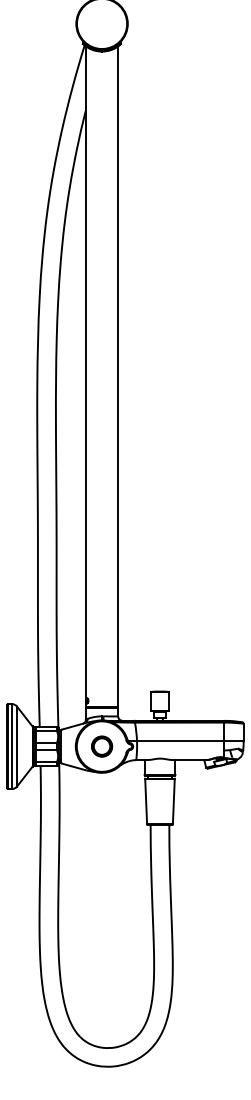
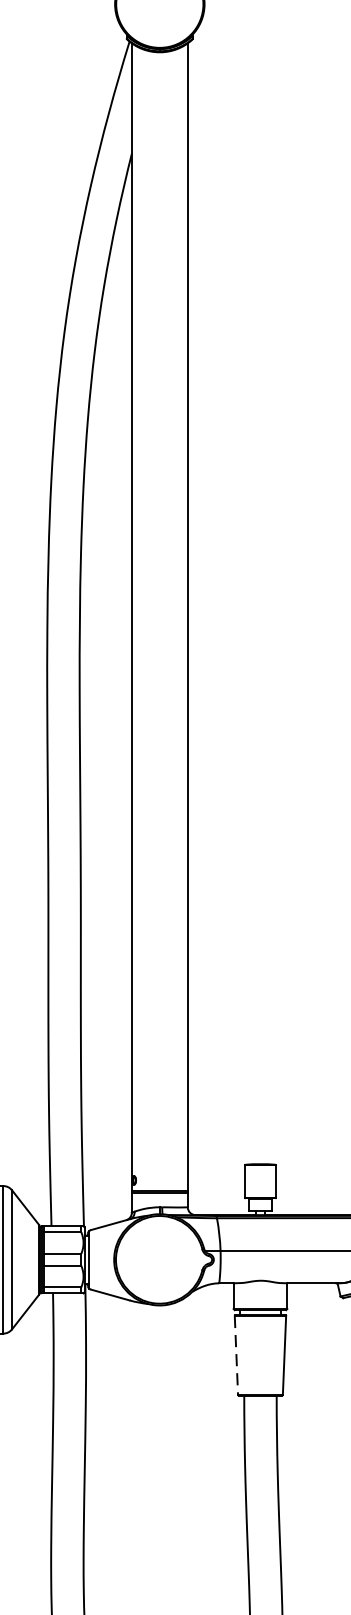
part: (102, 746) -> (160, 1259), removed
line: (146, 801) -> (237, 1355), solid -> dashed

